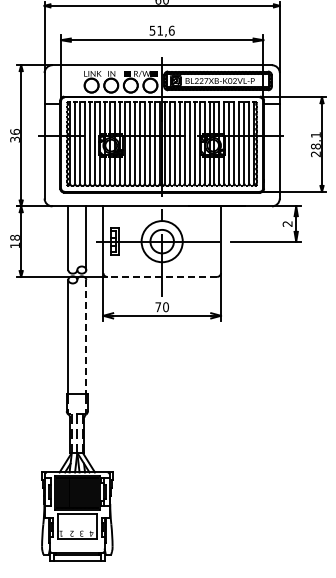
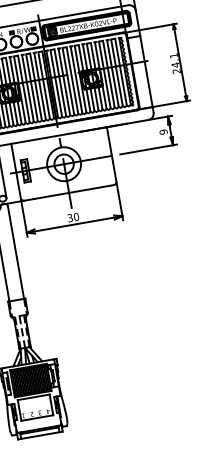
text: (315, 146) -> (175, 65), 28.1 -> 24.1
text: (287, 223) -> (163, 131), 2 -> 9
line: (162, 276) -> (69, 192), dashed -> solid
text: (158, 307) -> (70, 218), 70 -> 30
line: (86, 337) -> (16, 252), dashed -> solid

